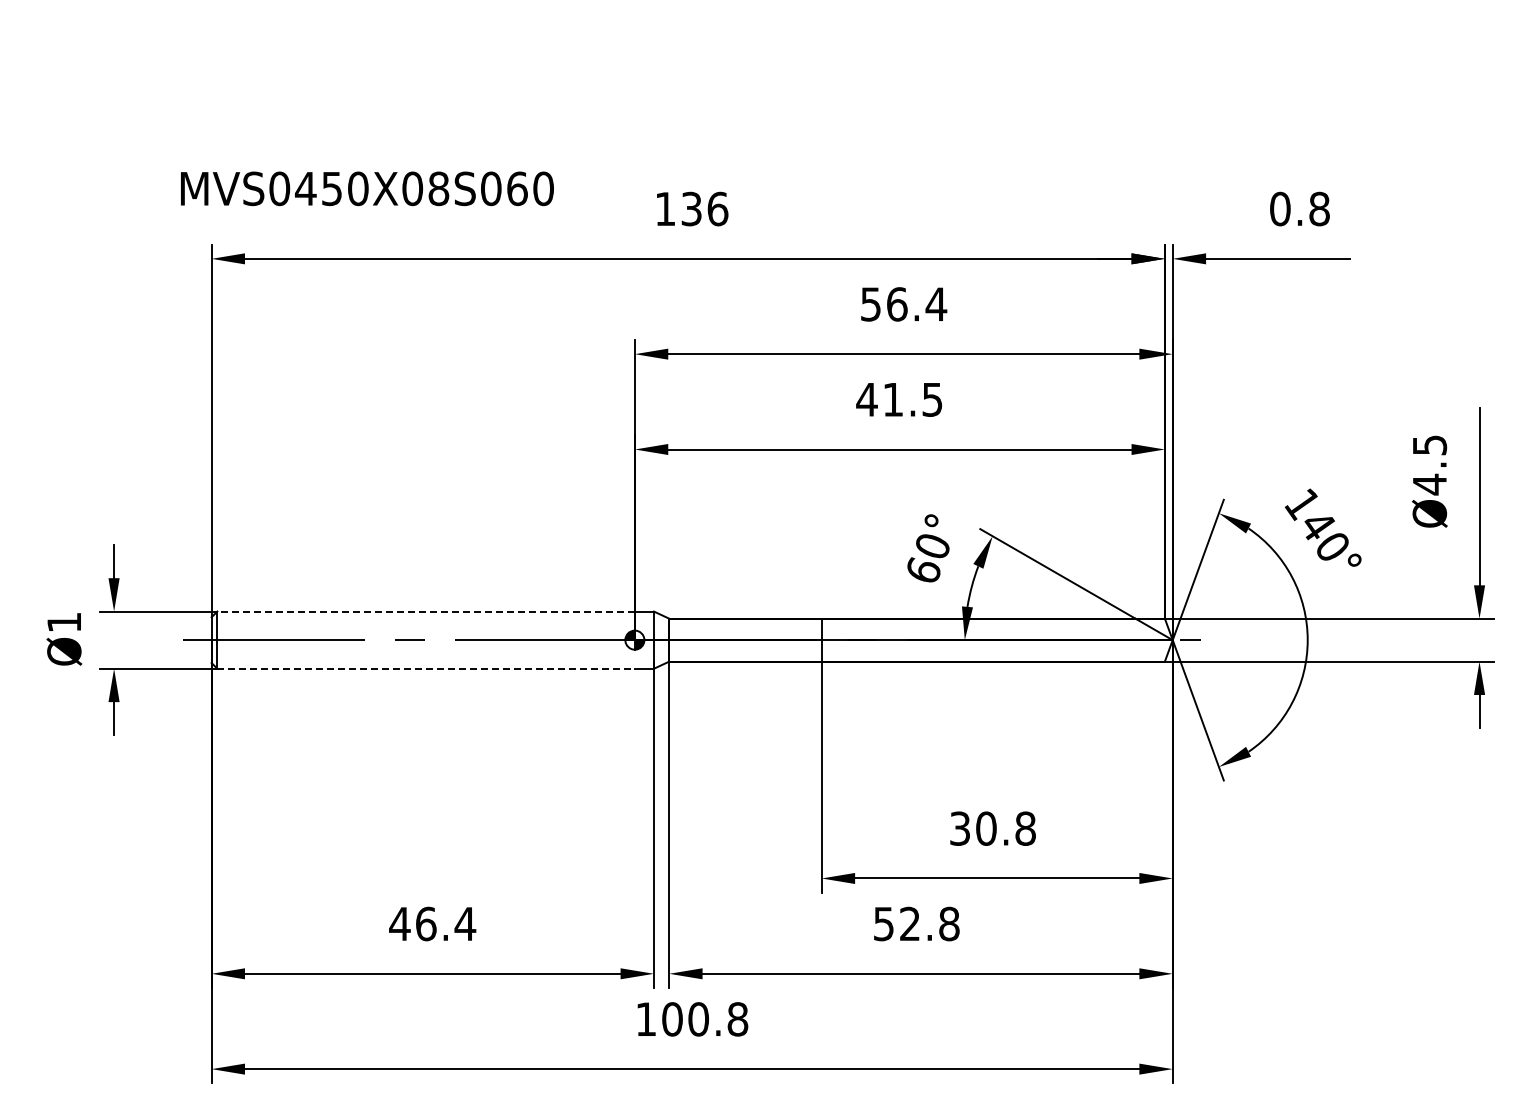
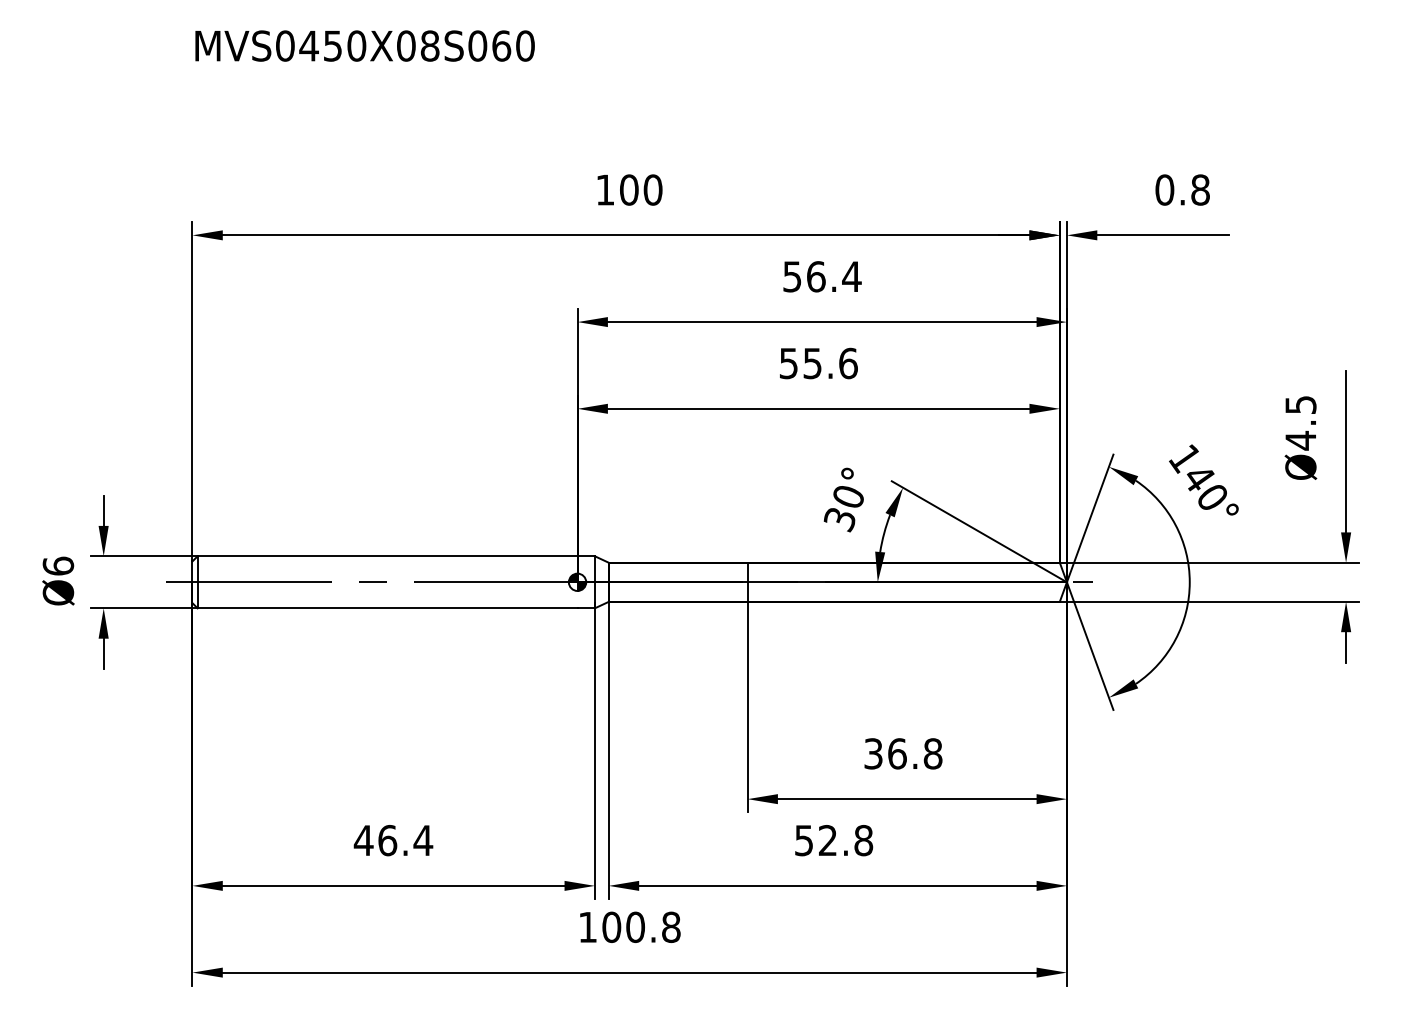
text: (367, 188) -> (365, 45), moved
text: (704, 208) -> (640, 189), 136 -> 100
text: (899, 399) -> (818, 363), 41.5 -> 55.6
text: (922, 571) -> (839, 519), 60° -> 30°
line: (426, 611) -> (387, 556), dashed -> solid
text: (64, 622) -> (58, 566), Ø1 -> Ø6
line: (426, 668) -> (387, 608), dashed -> solid
text: (986, 828) -> (897, 753), 30.8 -> 36.8

